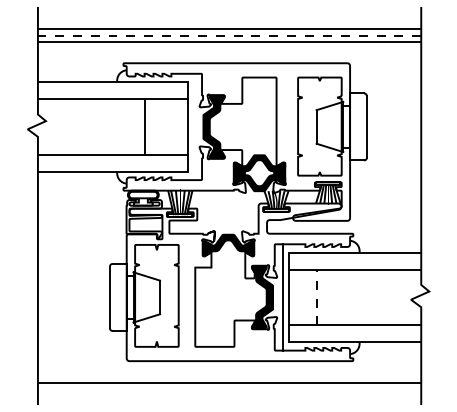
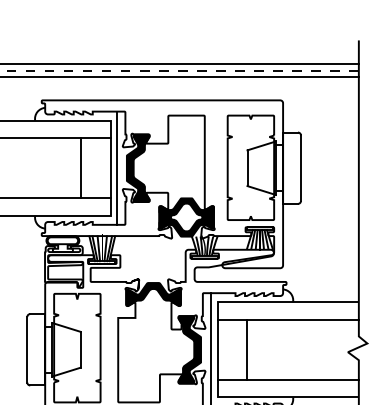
line: (145, 126) -> (81, 167), moved
line: (193, 126) -> (116, 167), added
line: (316, 297) -> (247, 349), dashed -> solid

